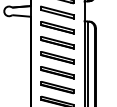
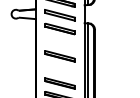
part: (56, 42) -> (59, 42), removed
part: (56, 72) -> (59, 69), removed

